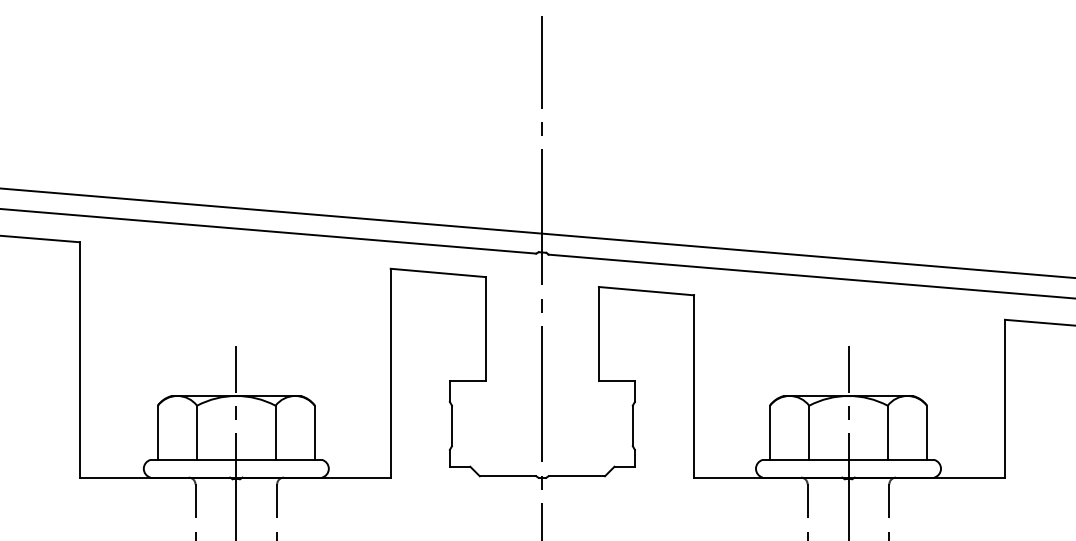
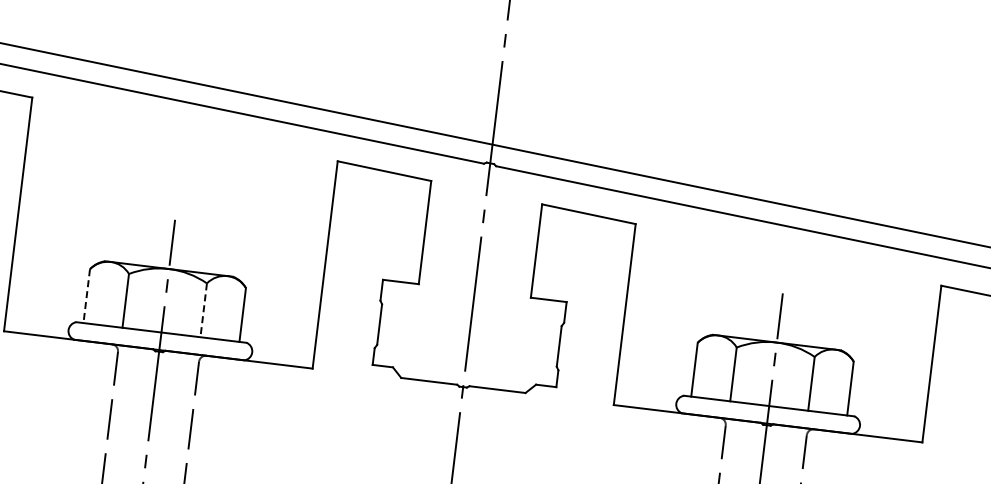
line: (157, 433) -> (86, 296), solid -> dashed
line: (275, 433) -> (203, 310), solid -> dashed

